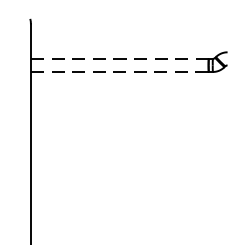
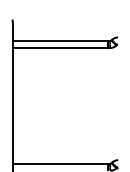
line: (119, 59) -> (60, 41), dashed -> solid
line: (119, 72) -> (60, 48), dashed -> solid

